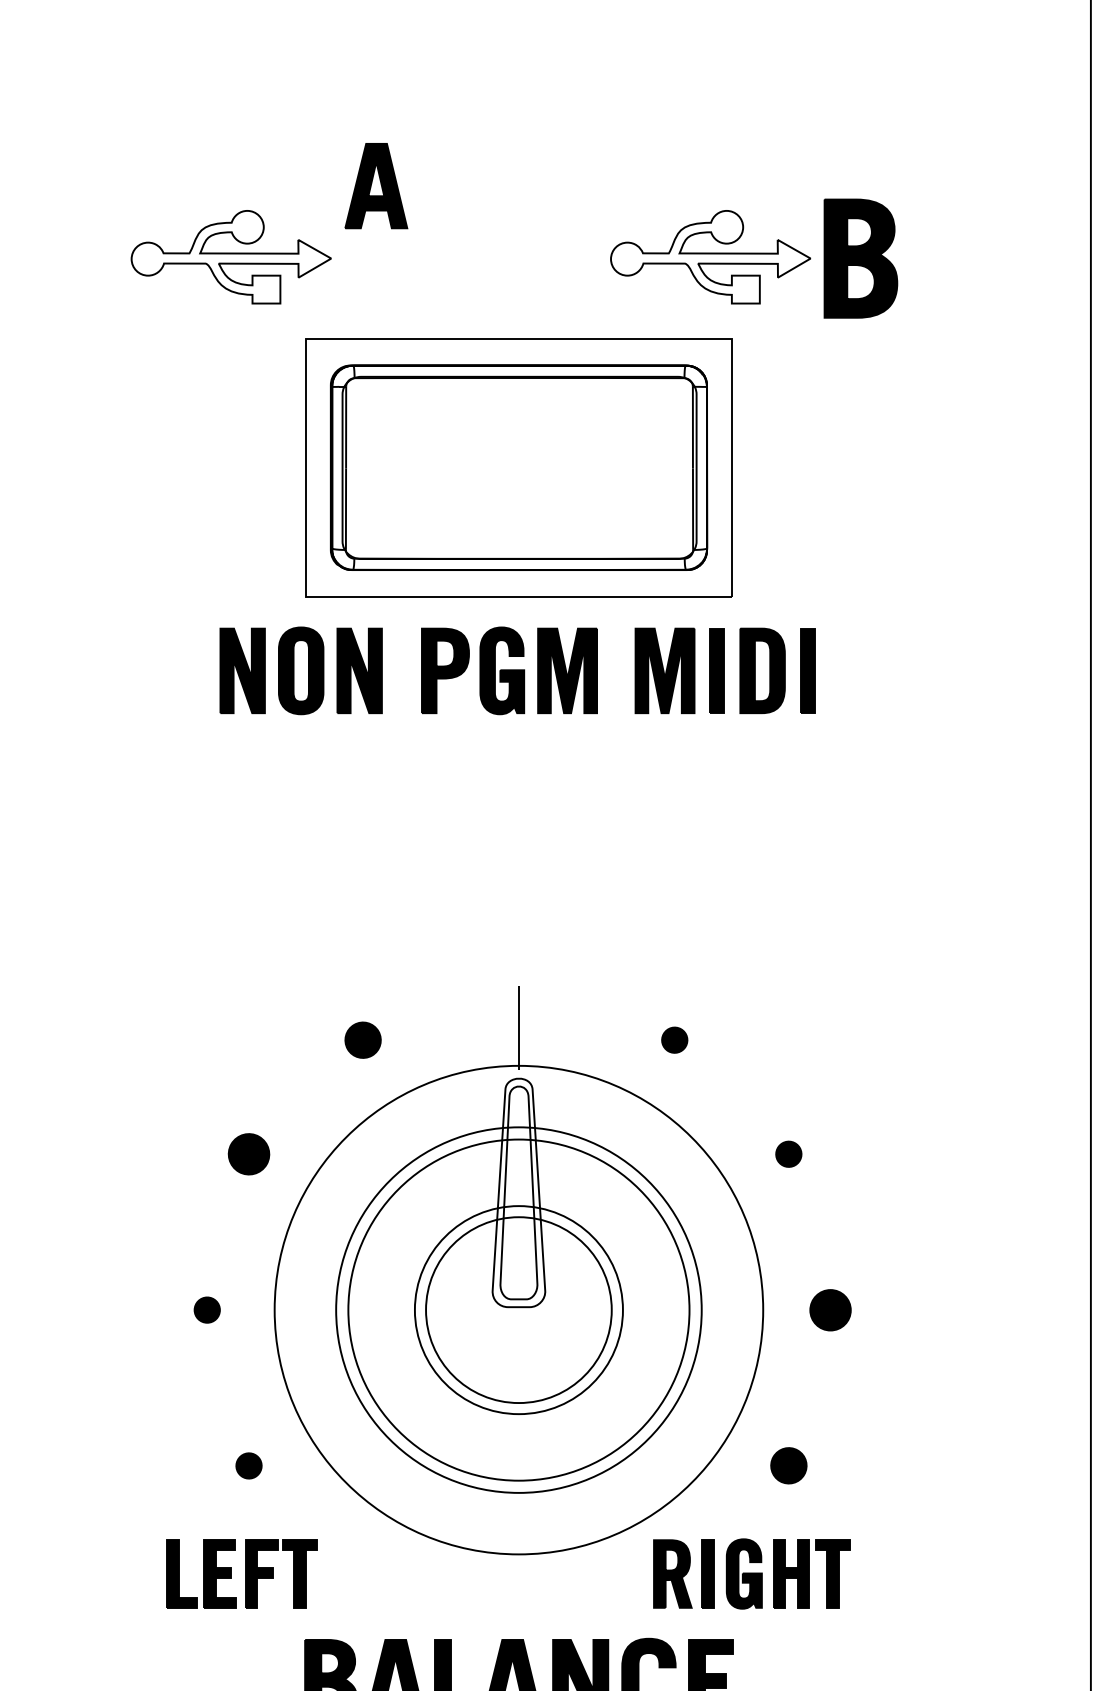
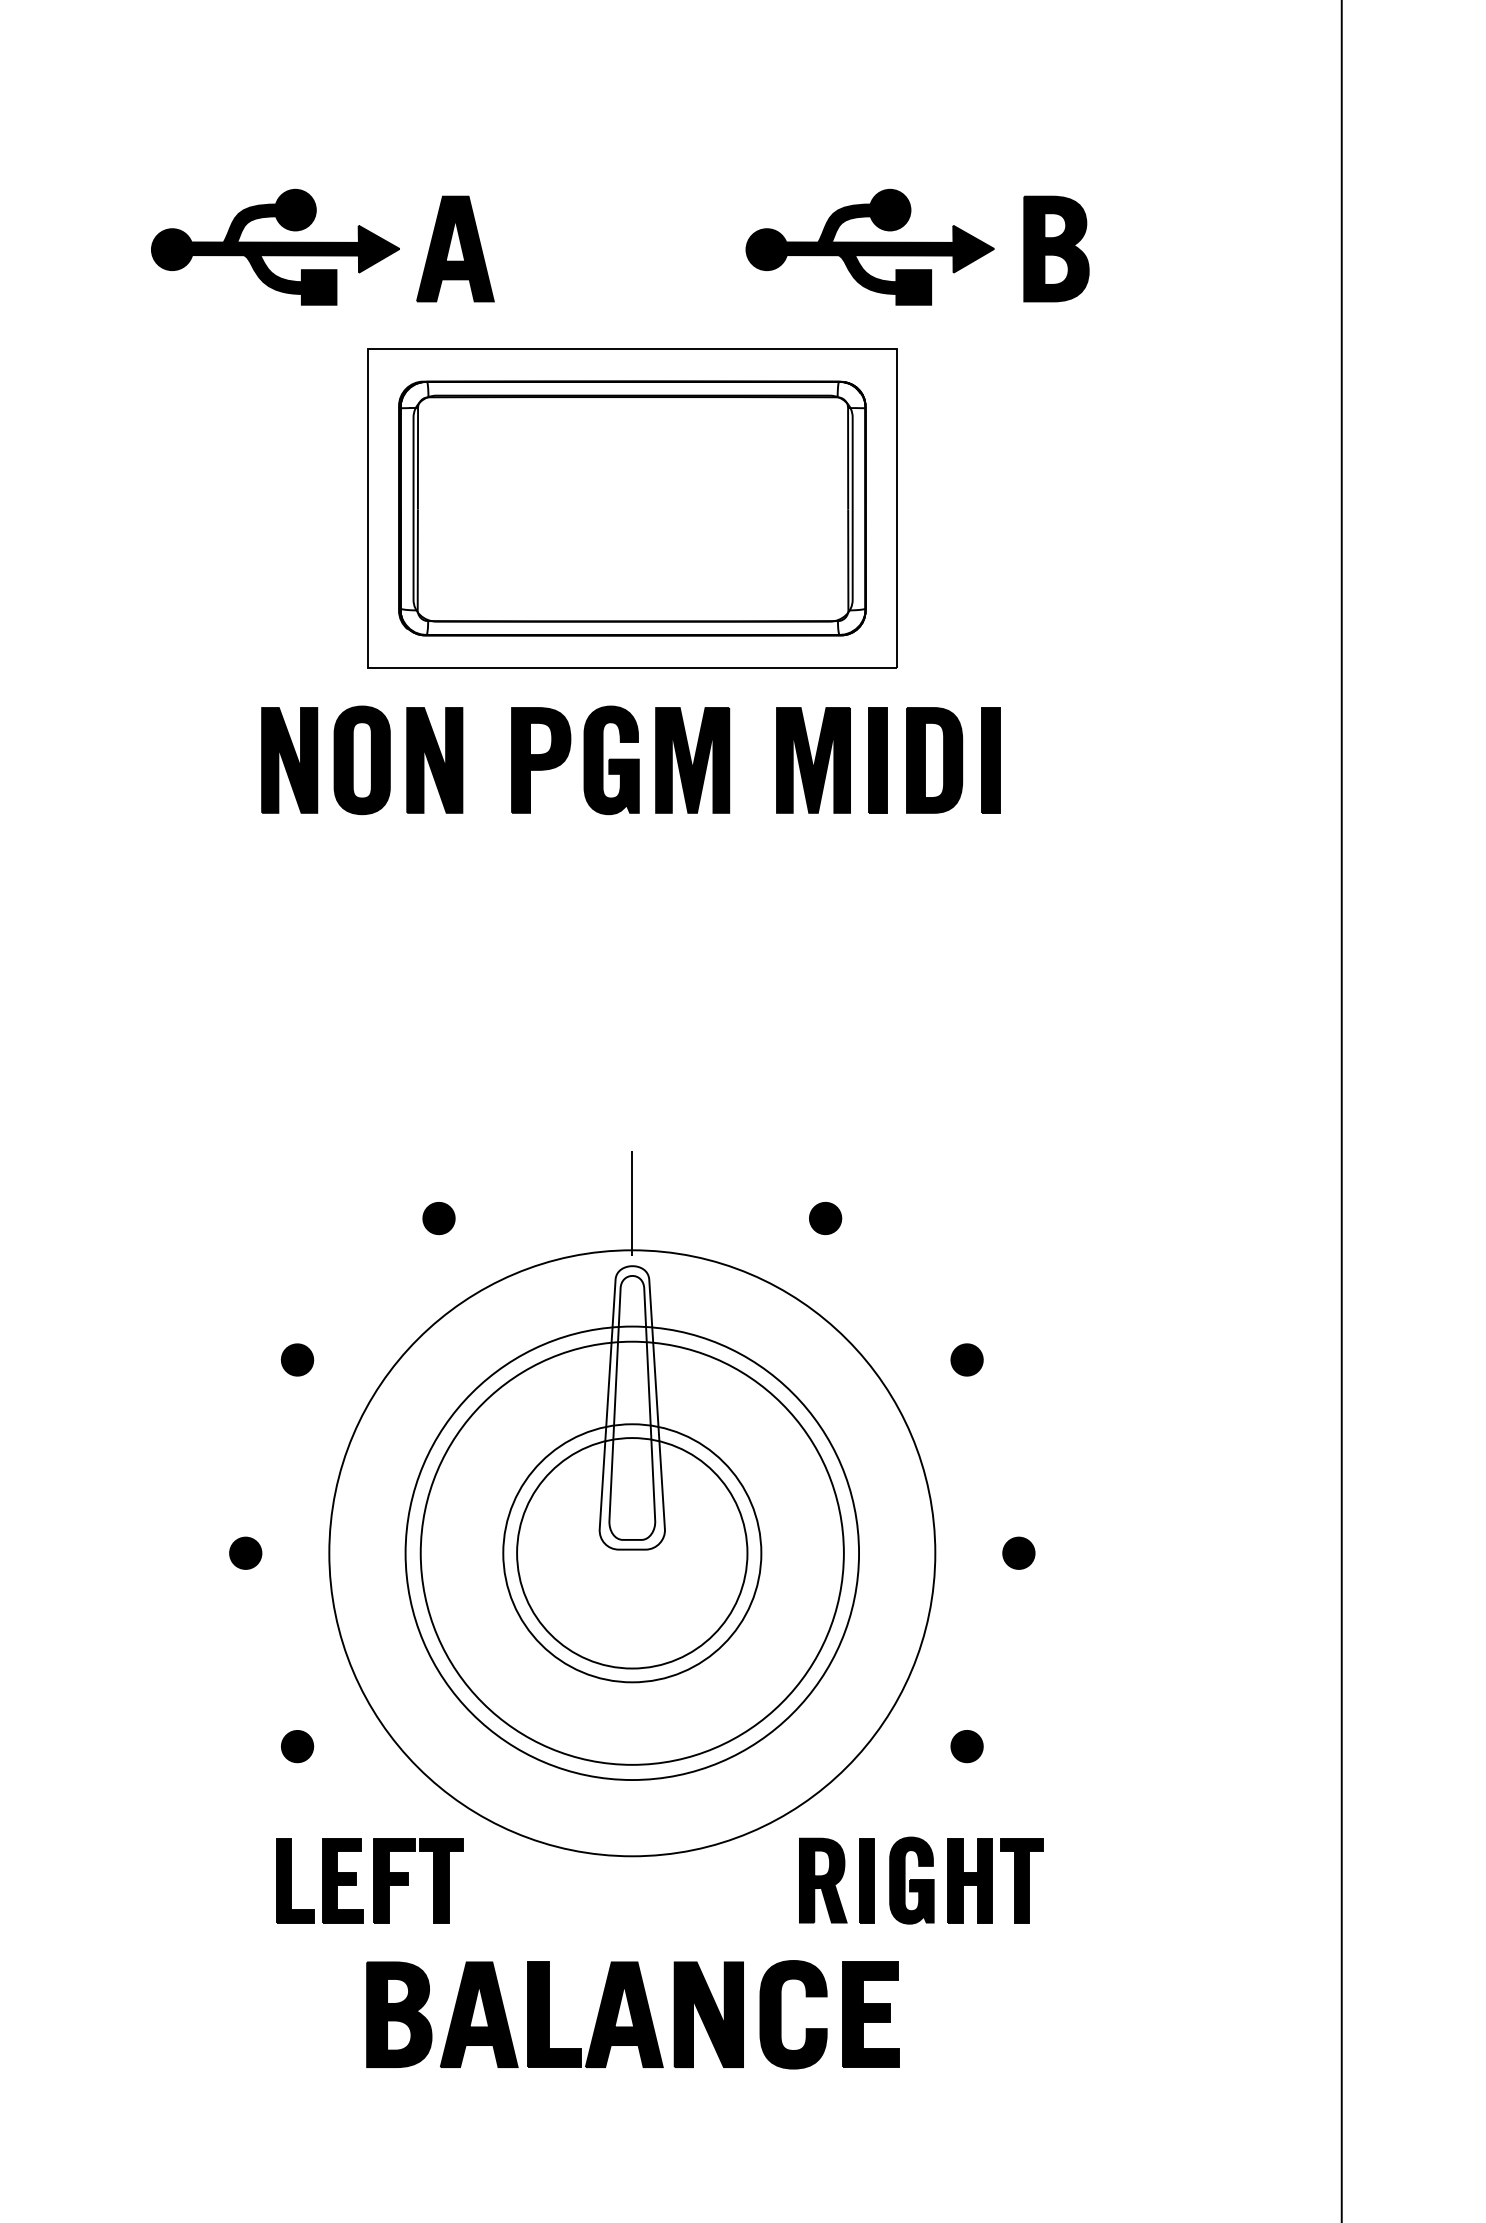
part: (376, 185) -> (455, 248), moved
fill: (231, 256) -> (275, 246), added
fill: (710, 256) -> (870, 246), added
part: (860, 258) -> (1056, 248), size x0.71
part: (362, 1040) -> (438, 1218), size x0.71
part: (249, 1153) -> (297, 1359), size x0.62
part: (830, 1309) -> (1018, 1552), size x0.62
part: (788, 1465) -> (966, 1746), size x0.71
part: (241, 1573) -> (369, 1880), moved

